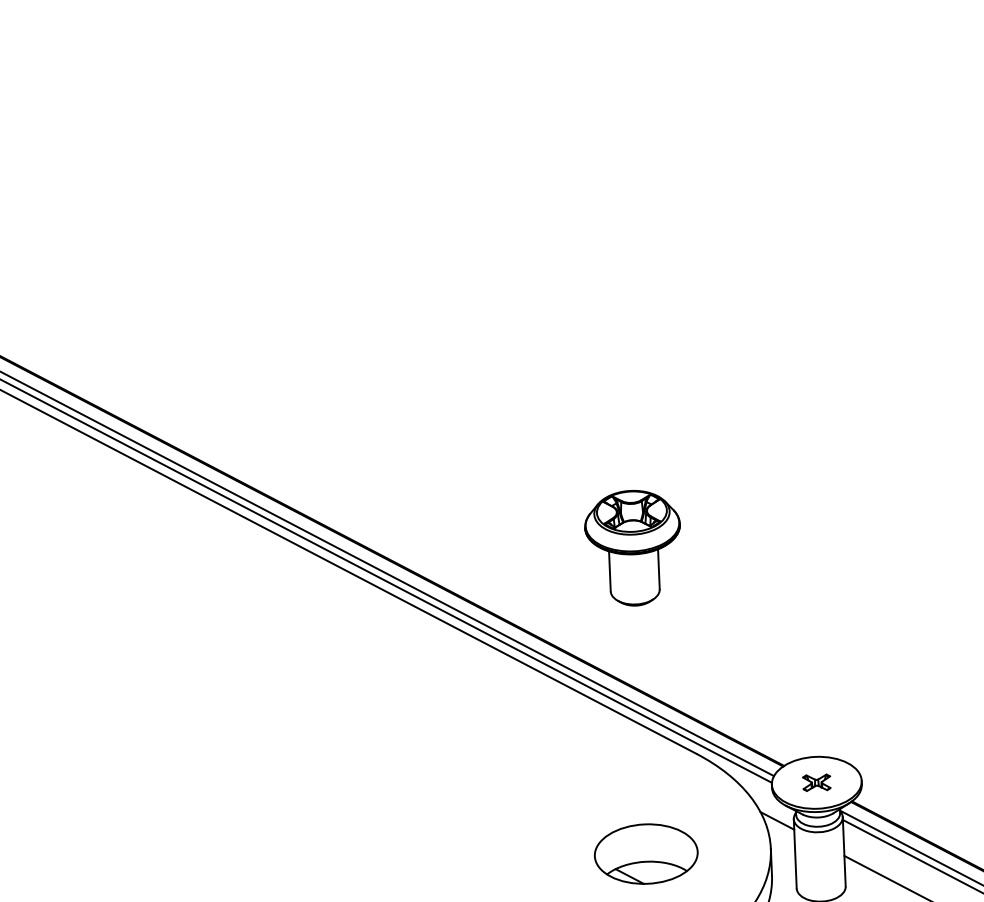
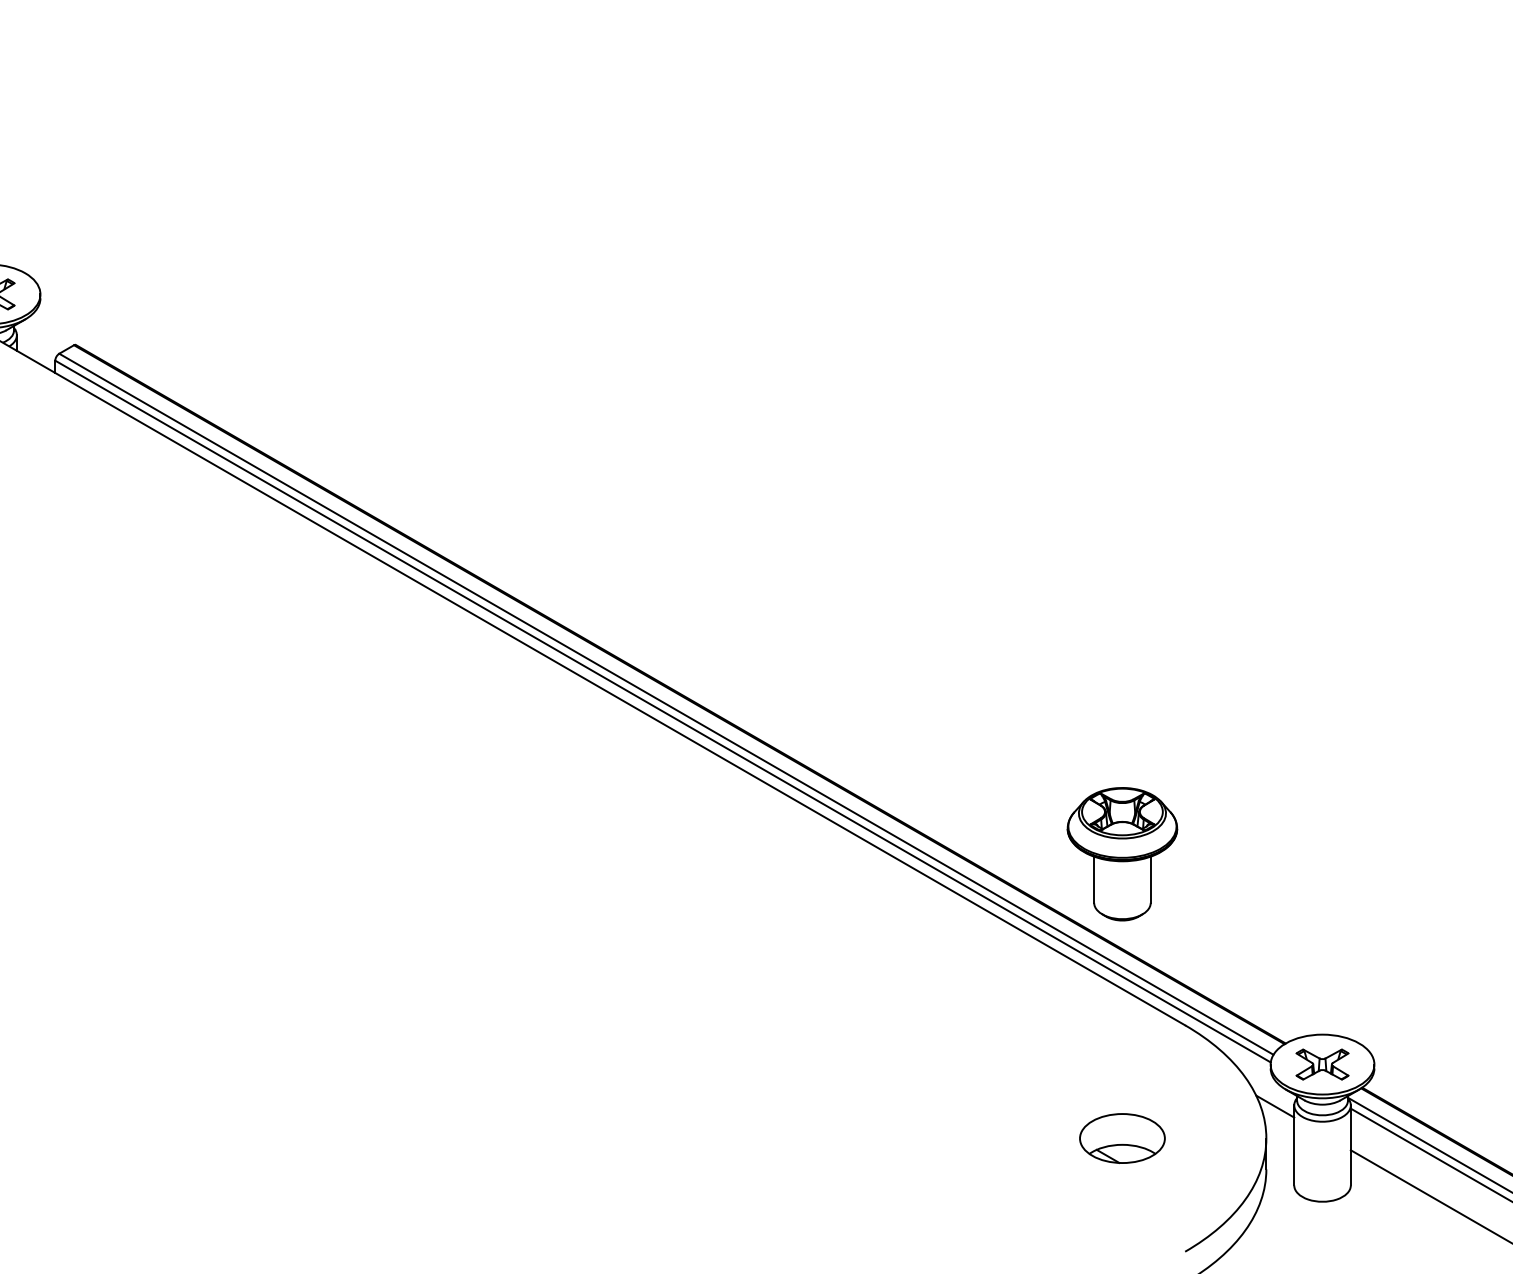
part: (633, 548) -> (1122, 854), moved
part: (816, 782) -> (1322, 1064), size x1.67
part: (646, 854) -> (1122, 1138), size x0.71

